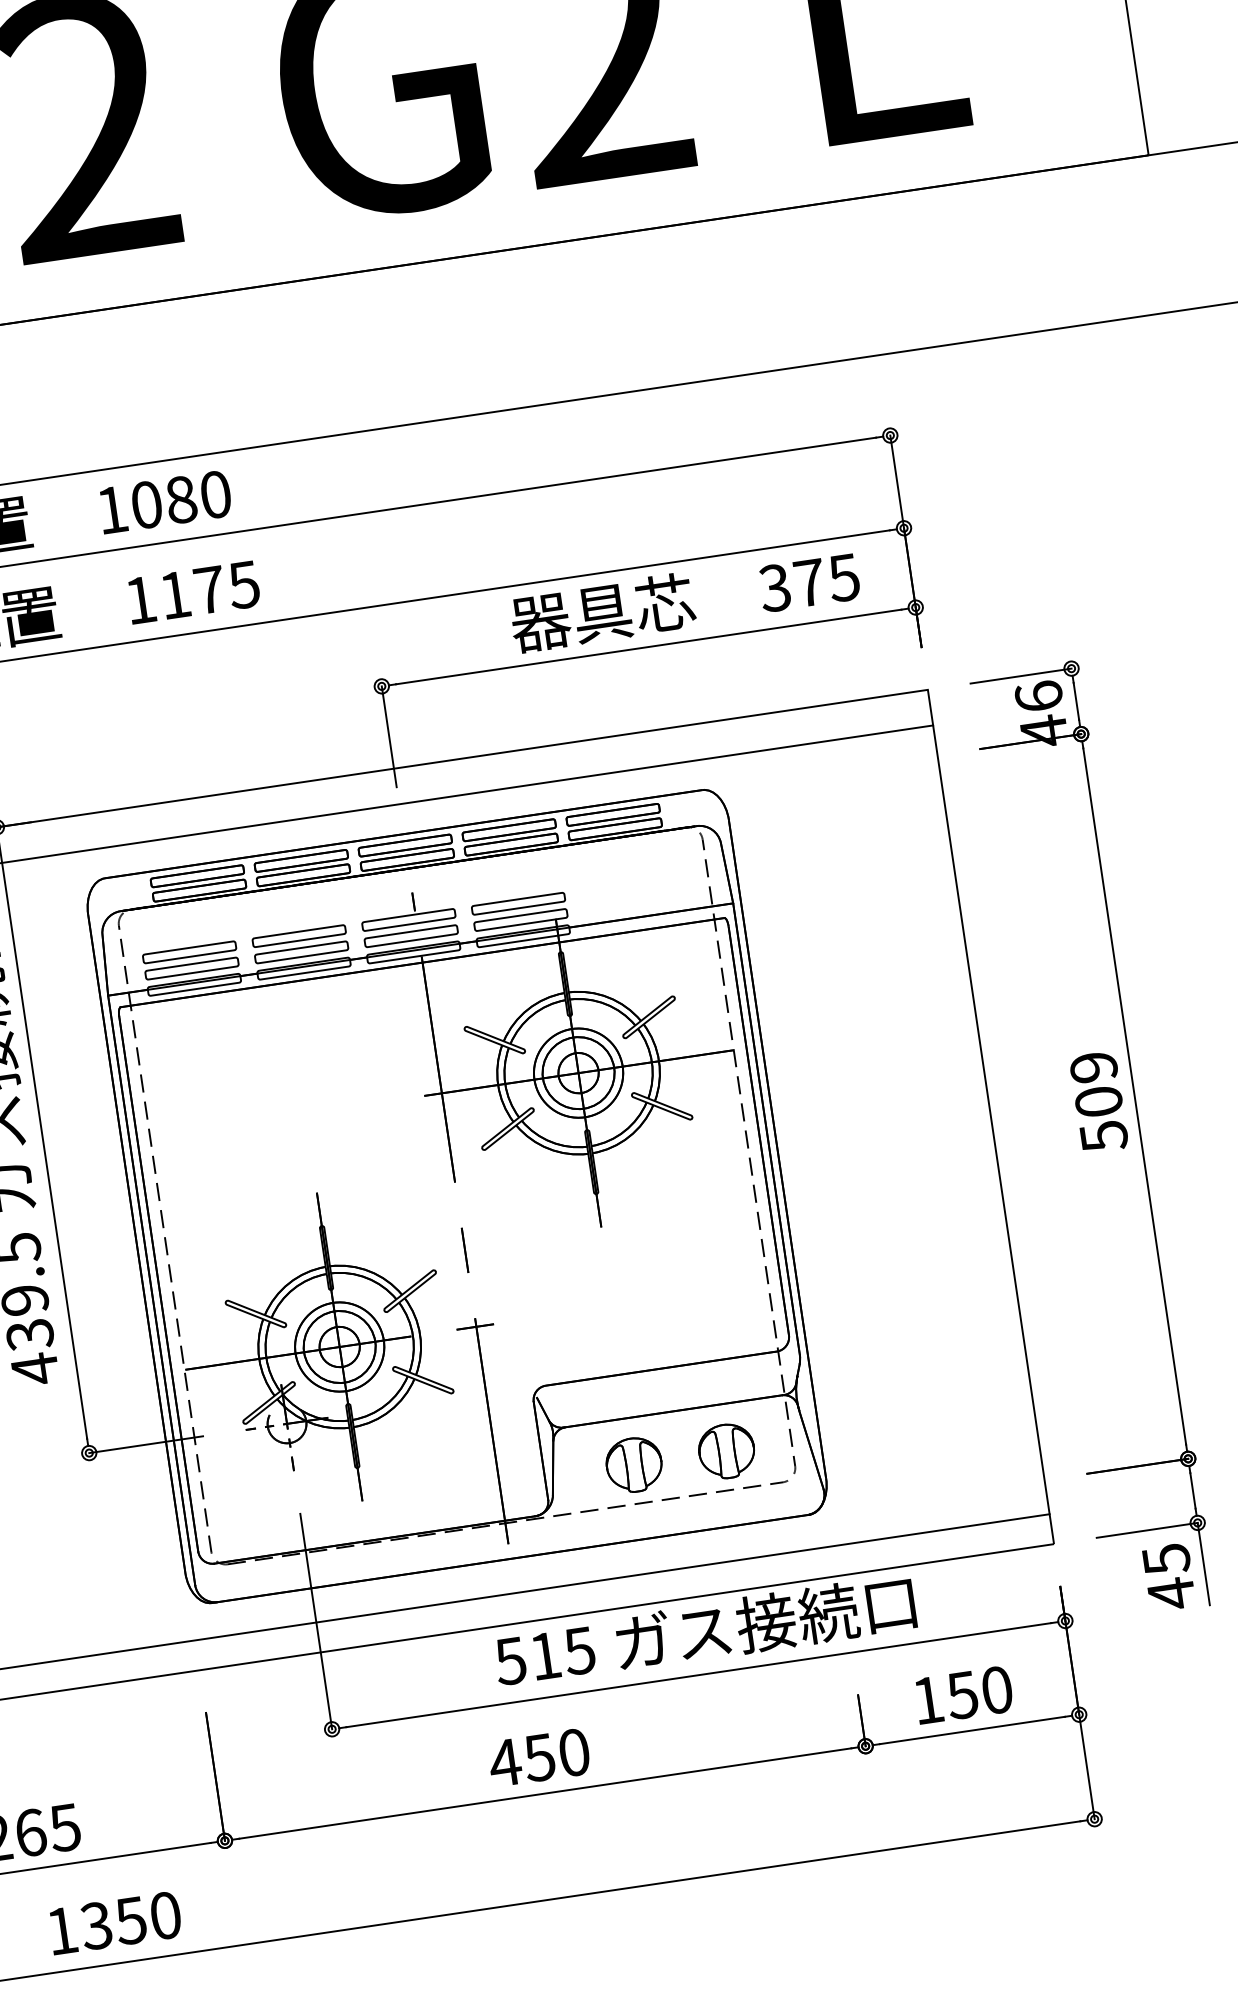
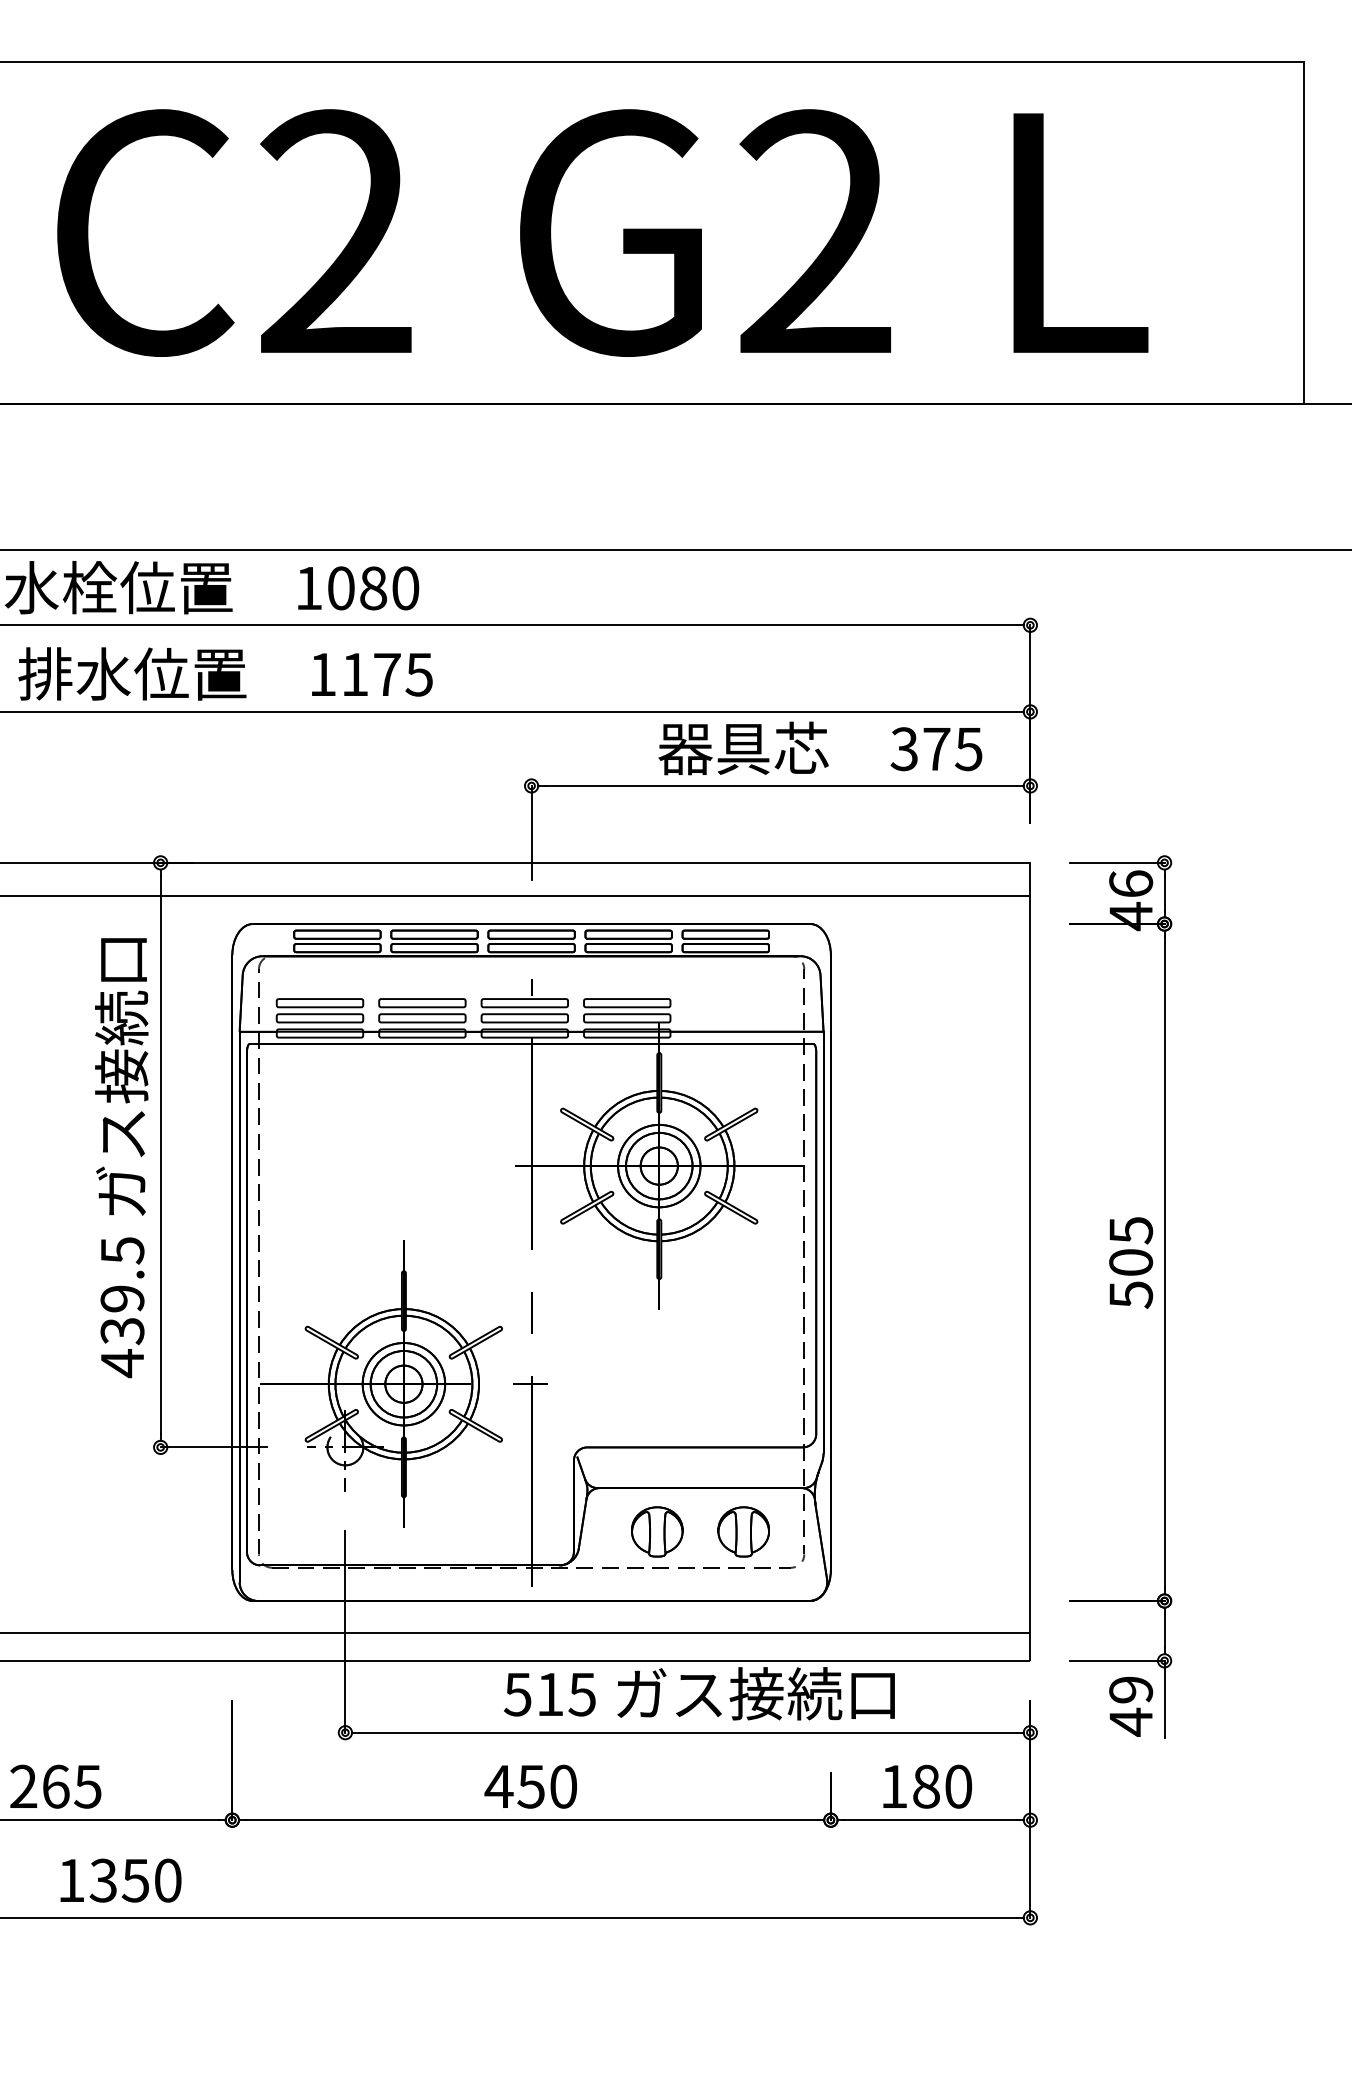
text: (1094, 1067) -> (1131, 1230), 509 -> 505
text: (1166, 1559) -> (1131, 1690), 45 -> 49
text: (961, 1695) -> (925, 1786), 150 -> 180

